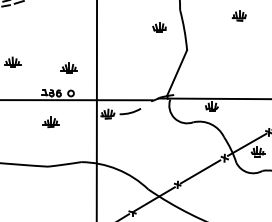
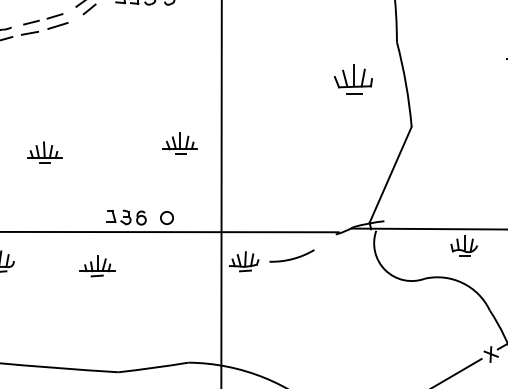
part: (159, 27) -> (353, 78), size x1.4
part: (68, 67) -> (178, 142), moved
part: (50, 122) -> (96, 266), moved

